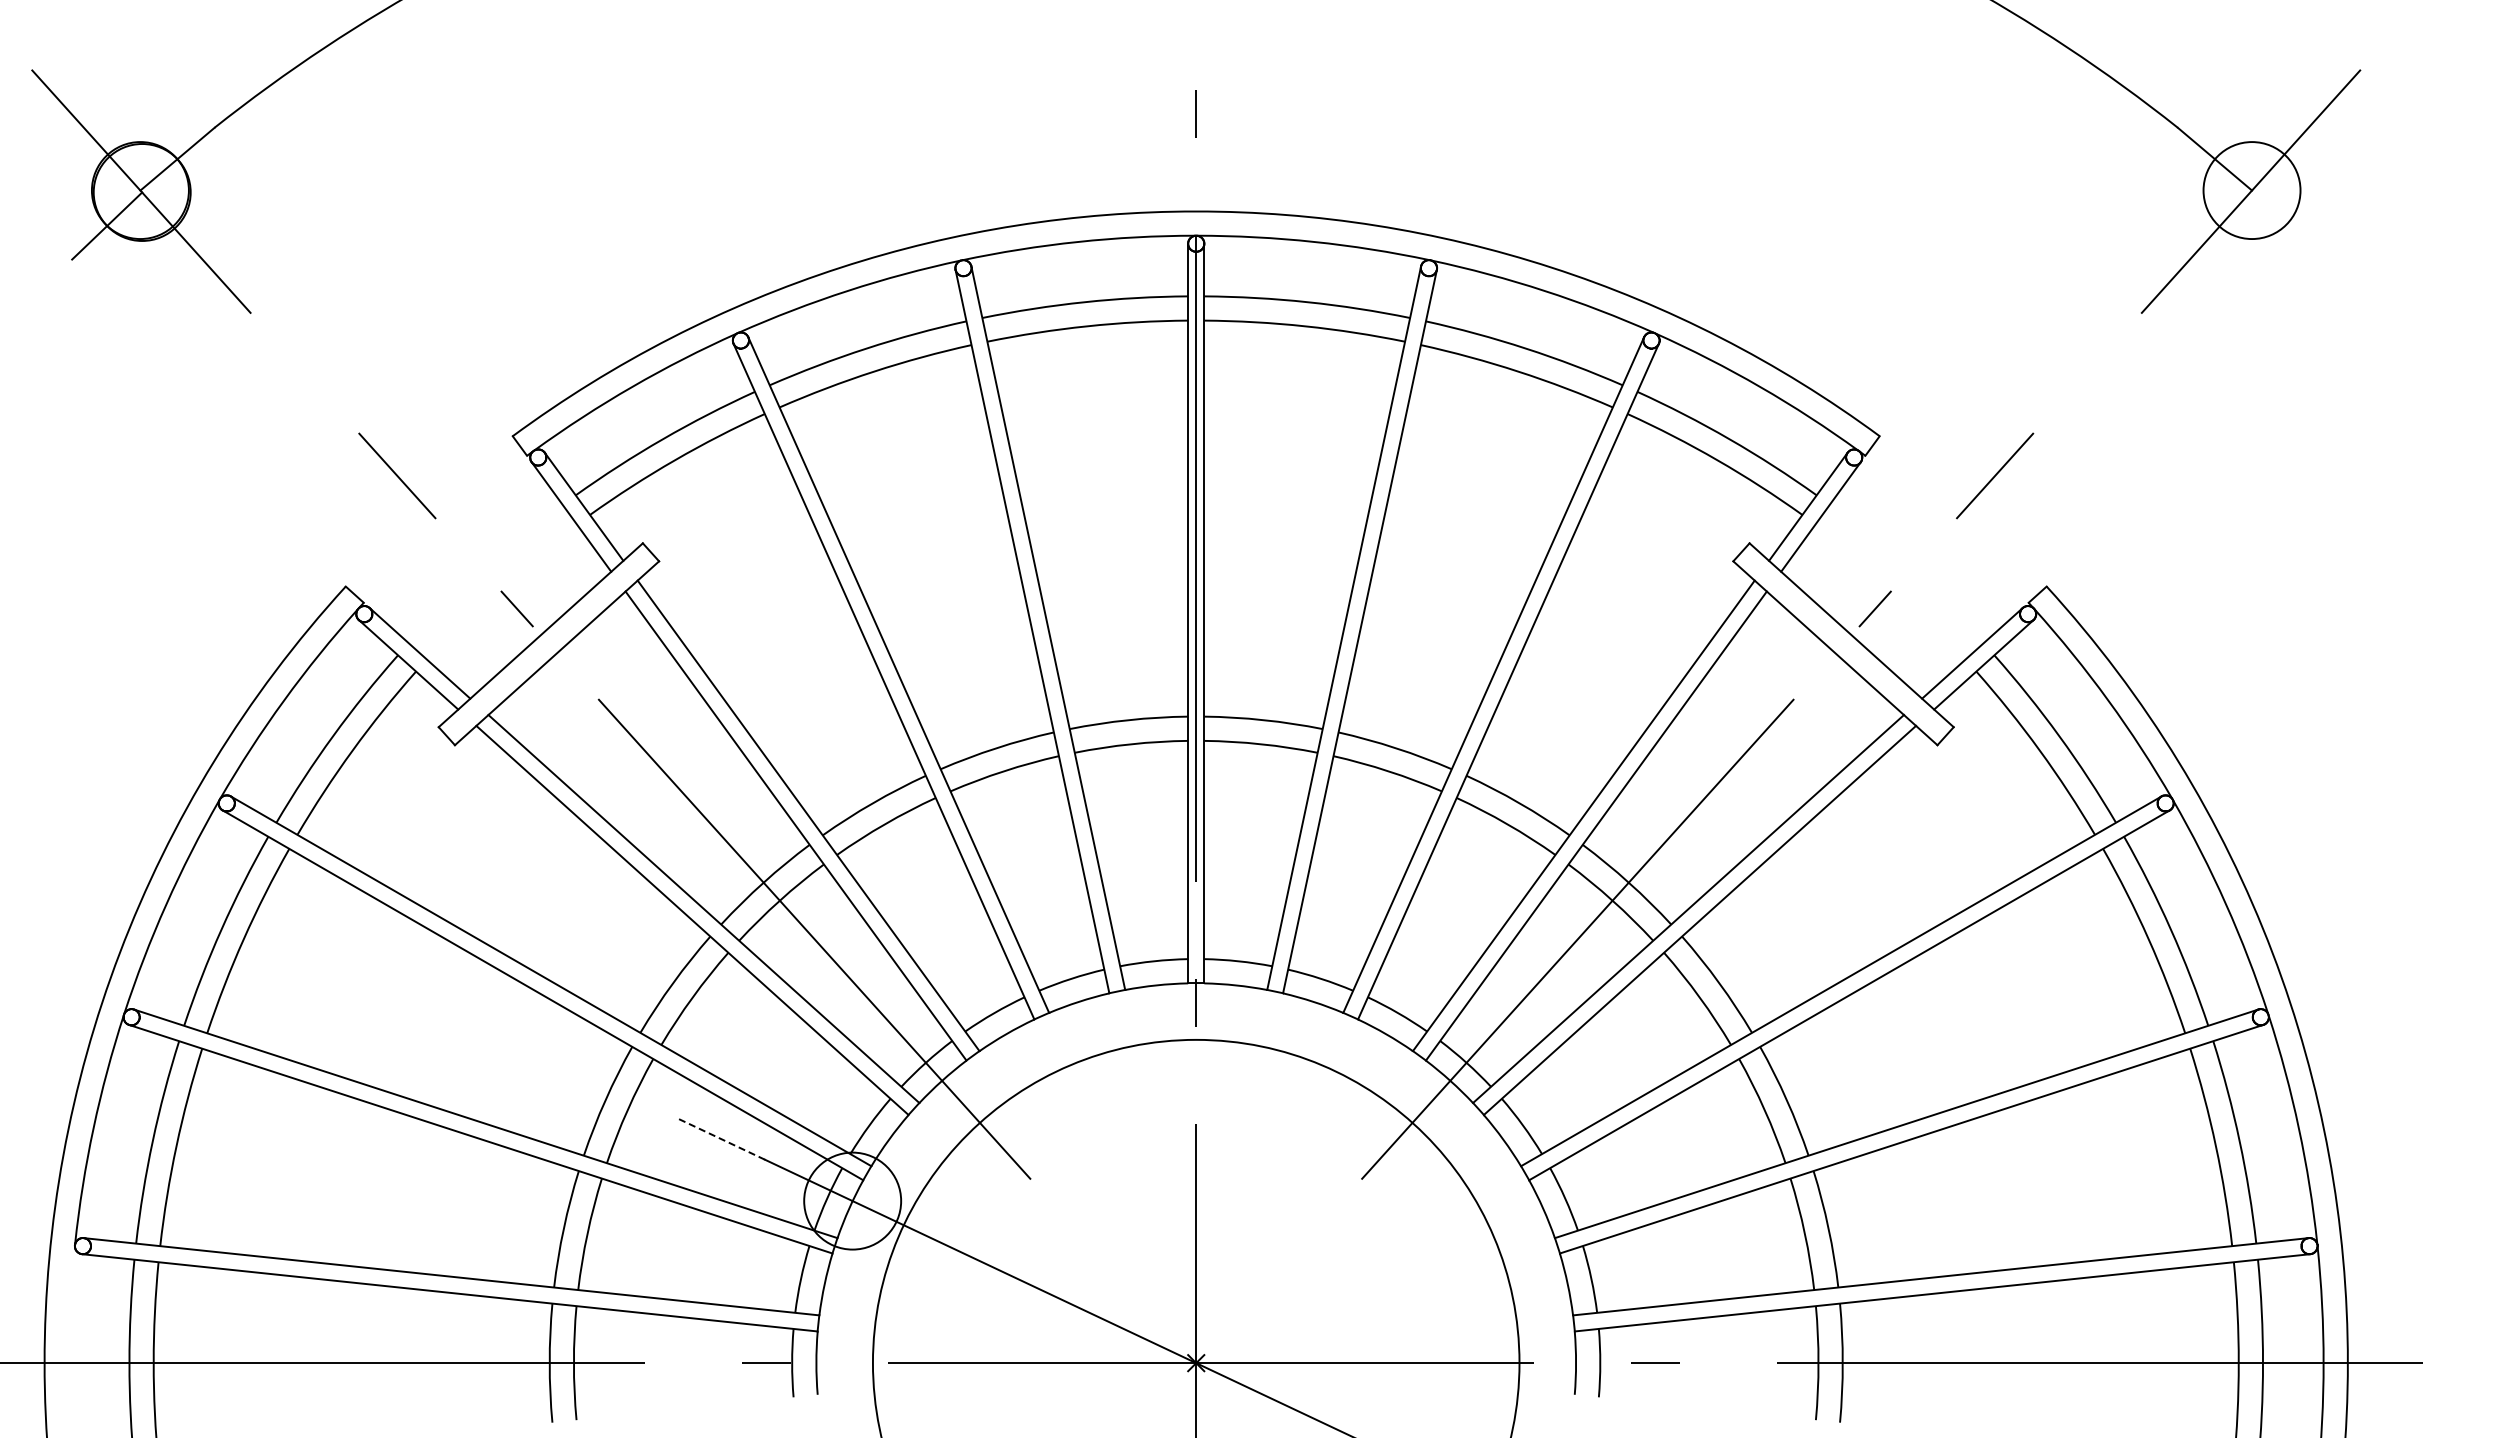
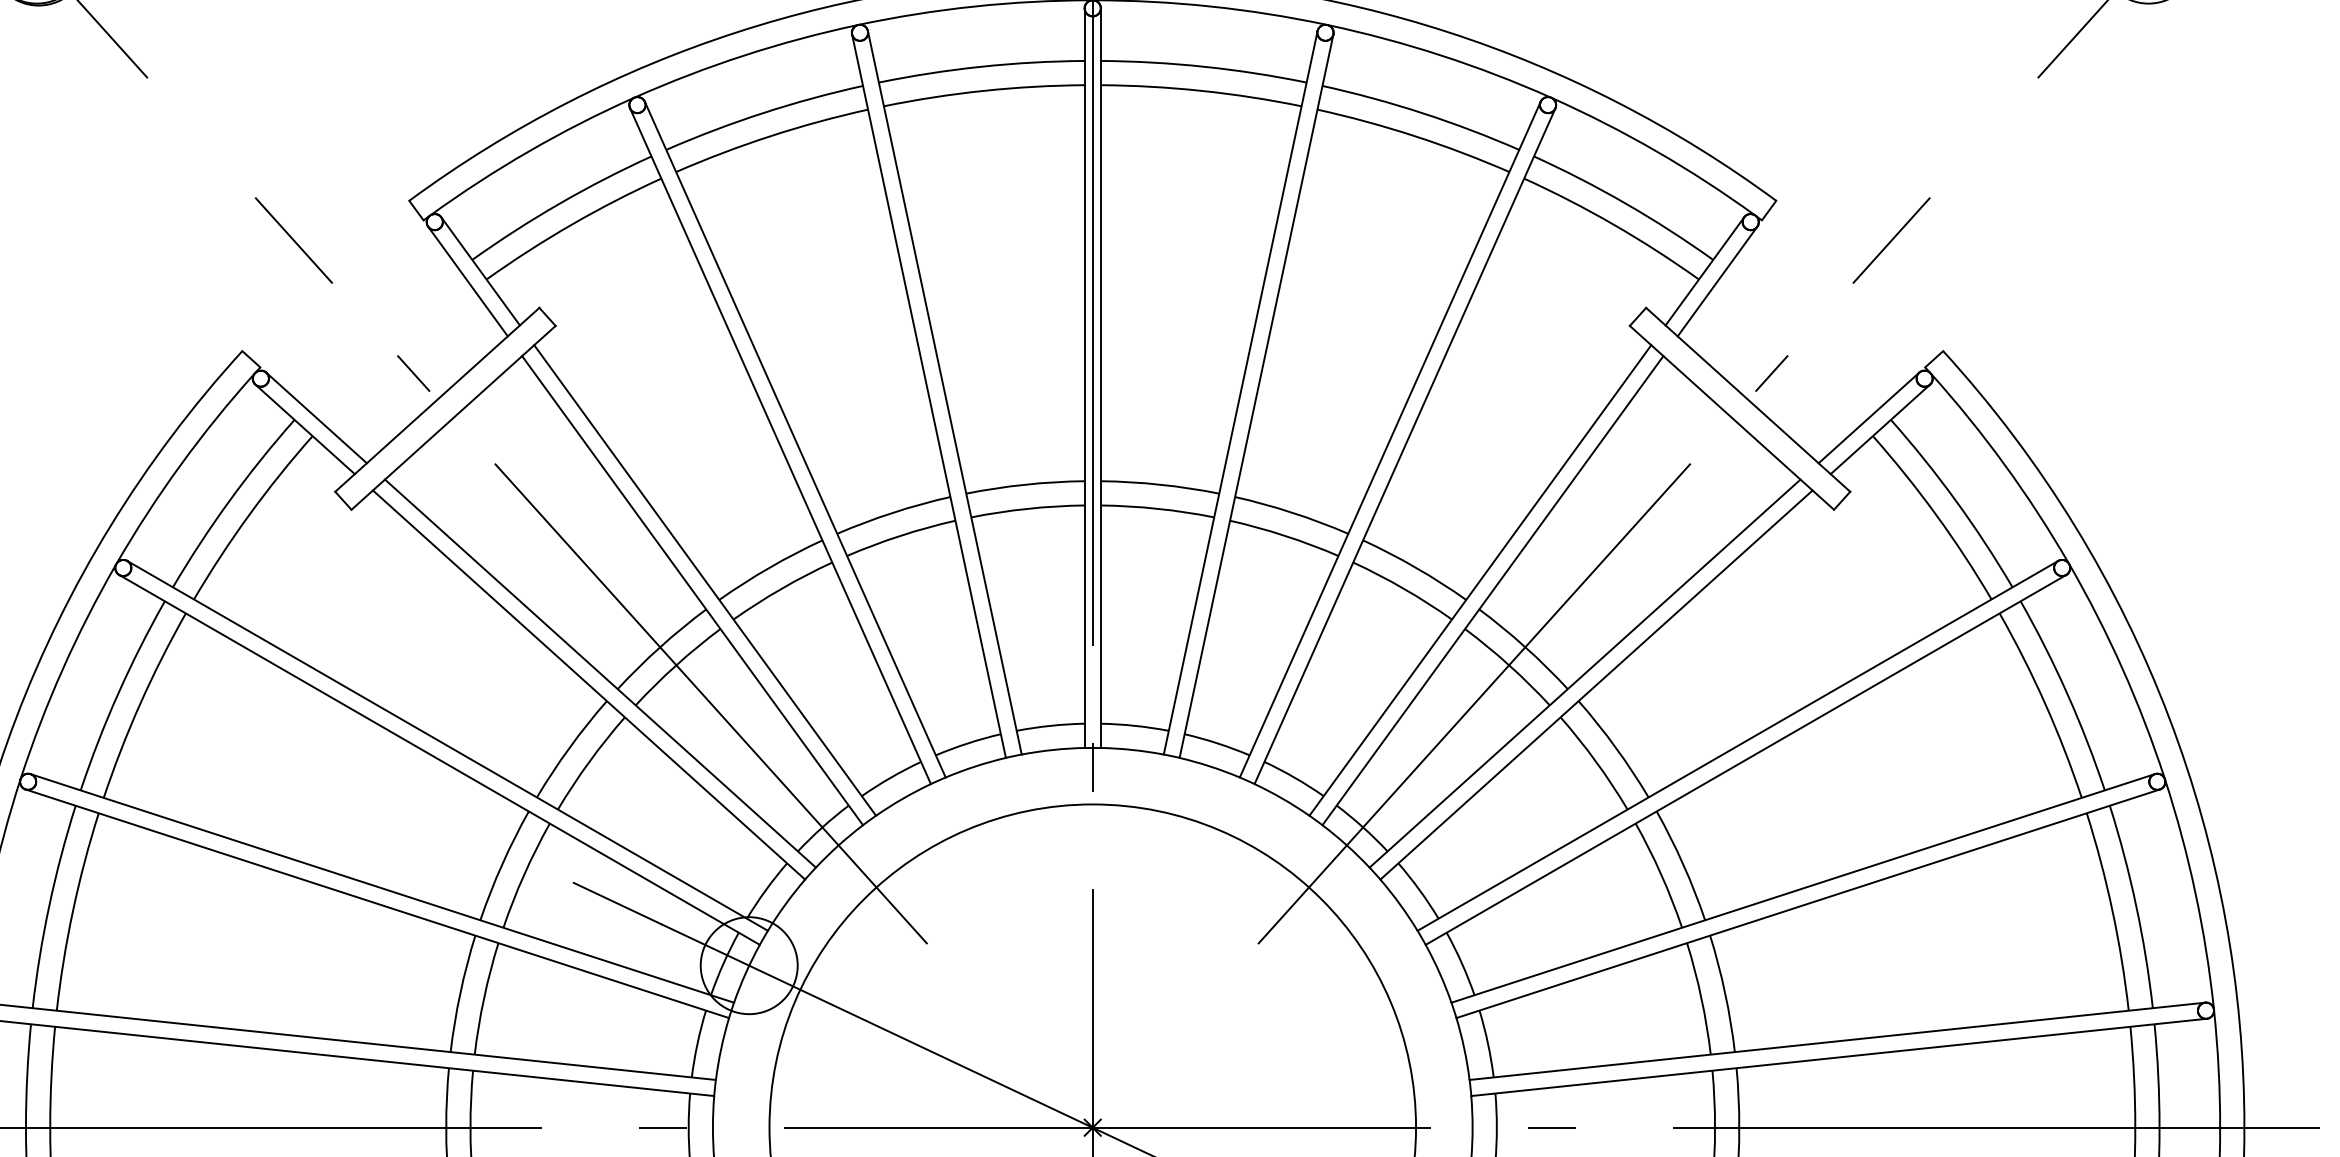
line: (720, 1138) -> (617, 903), dashed -> solid

